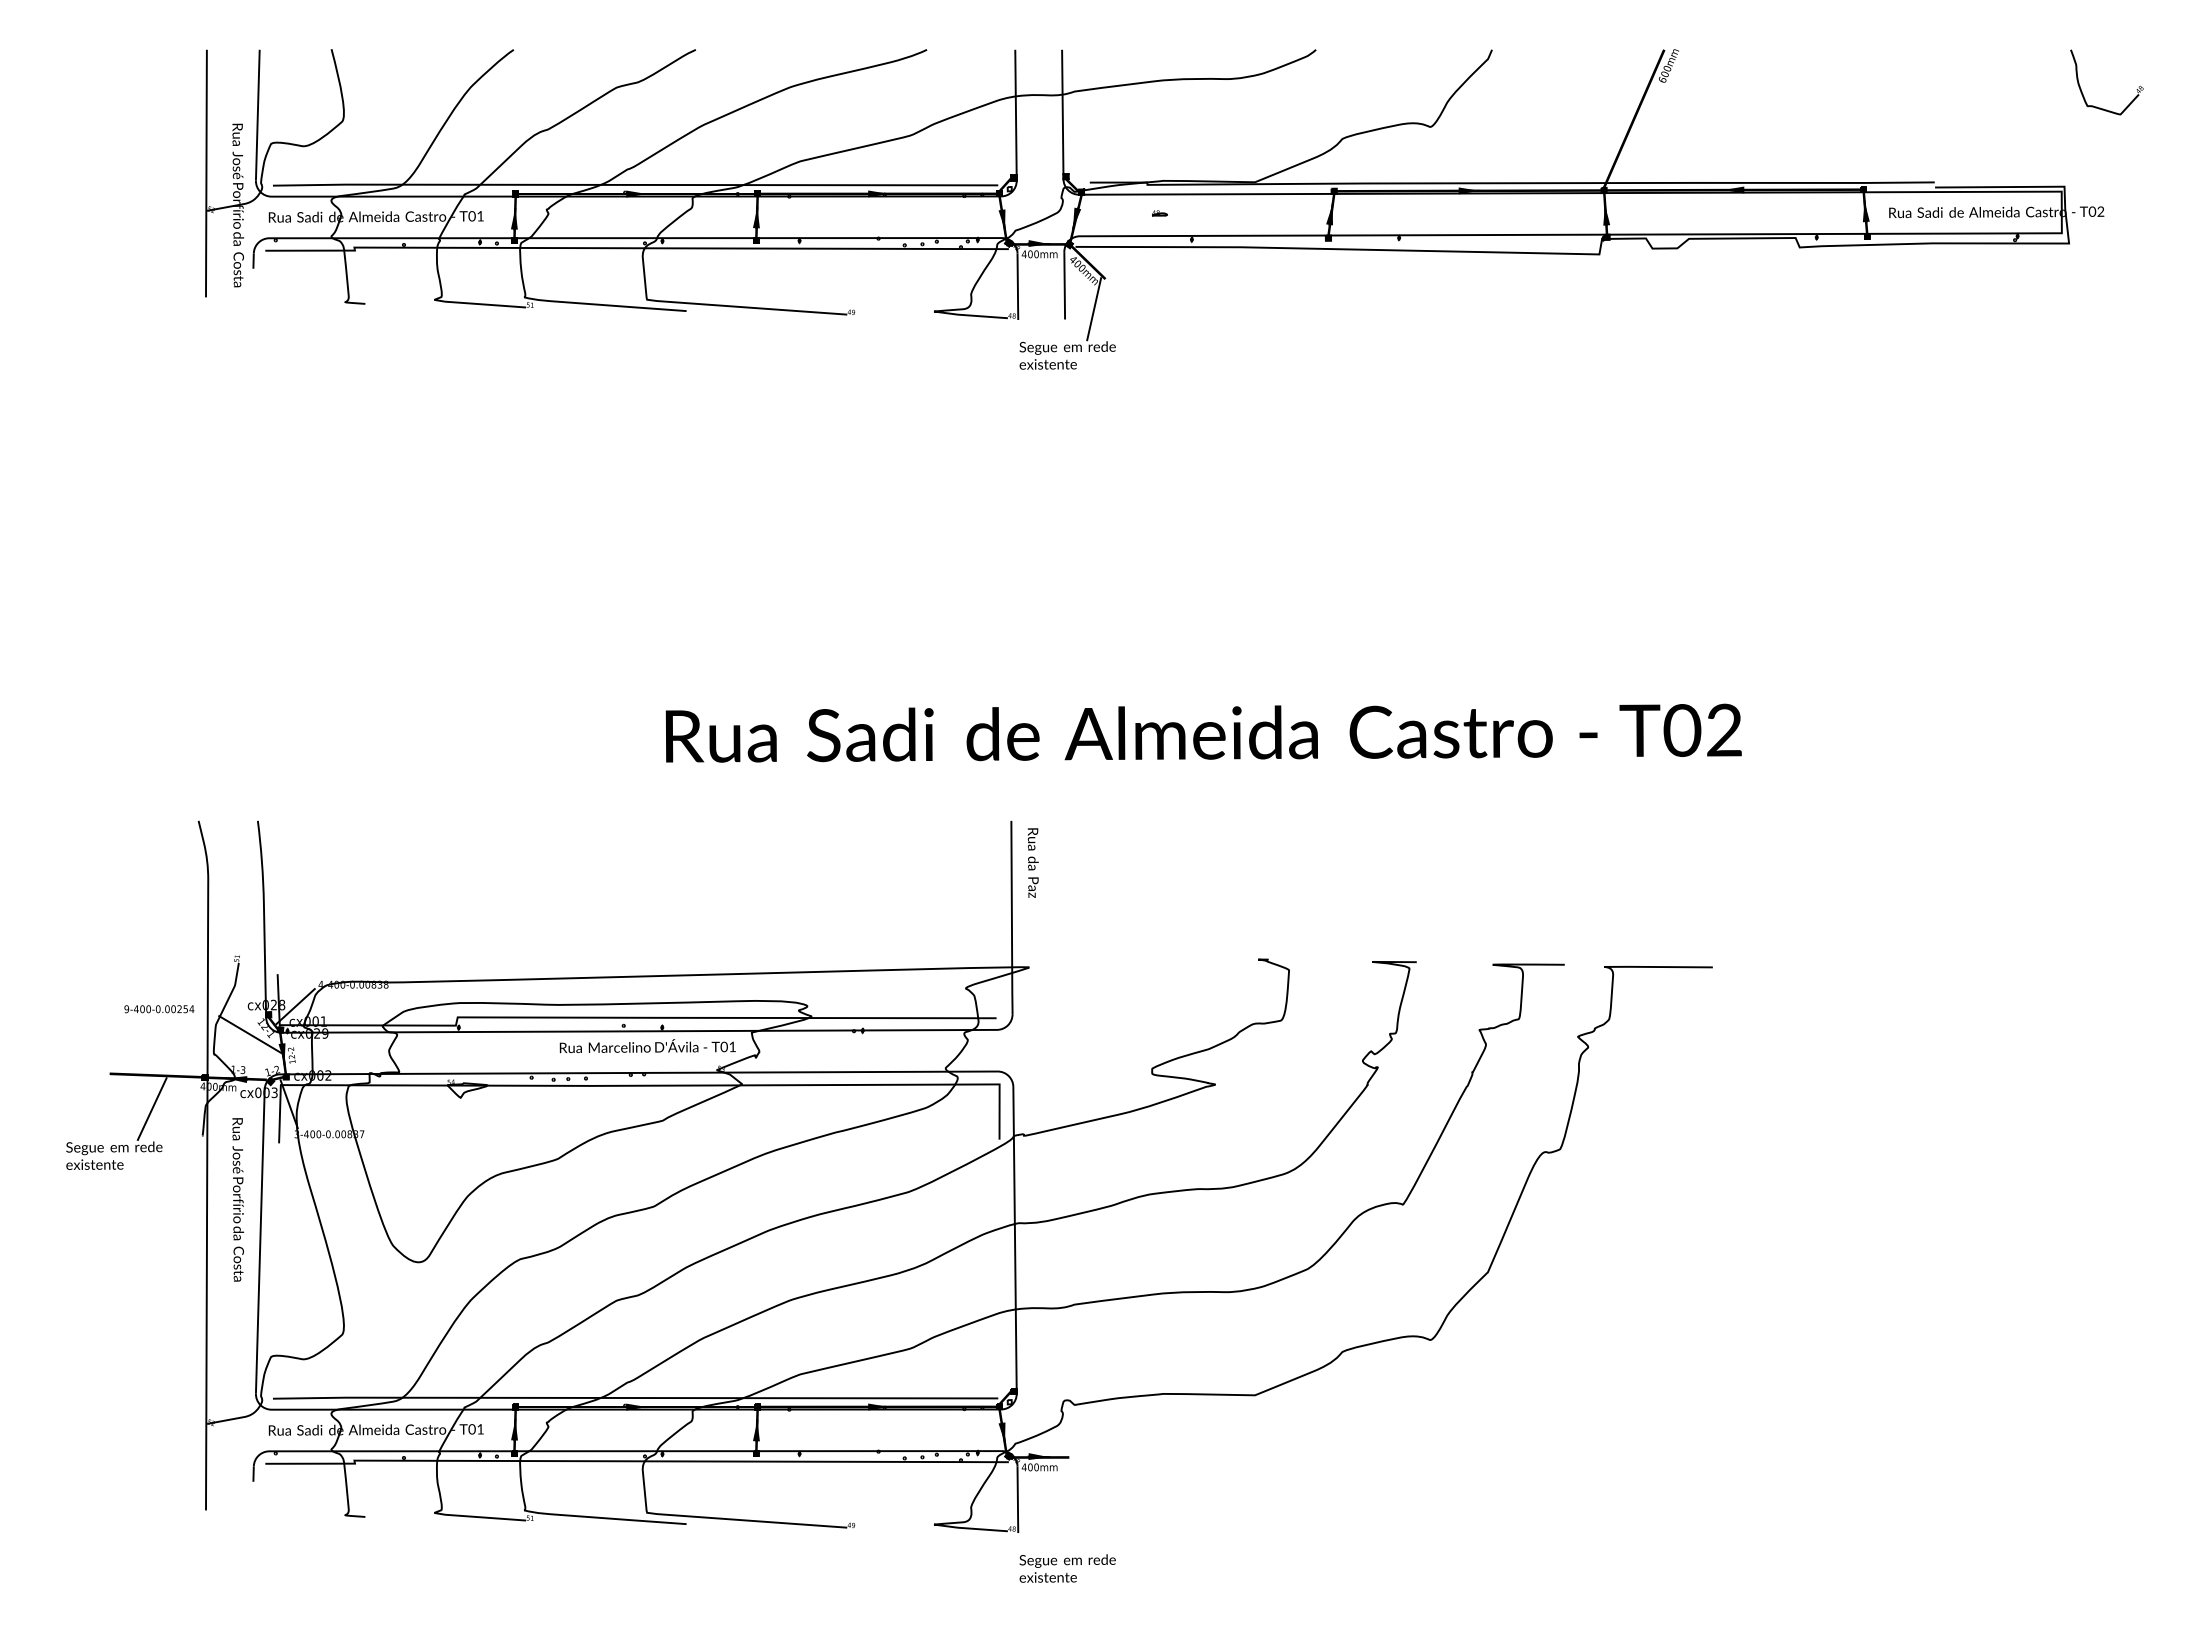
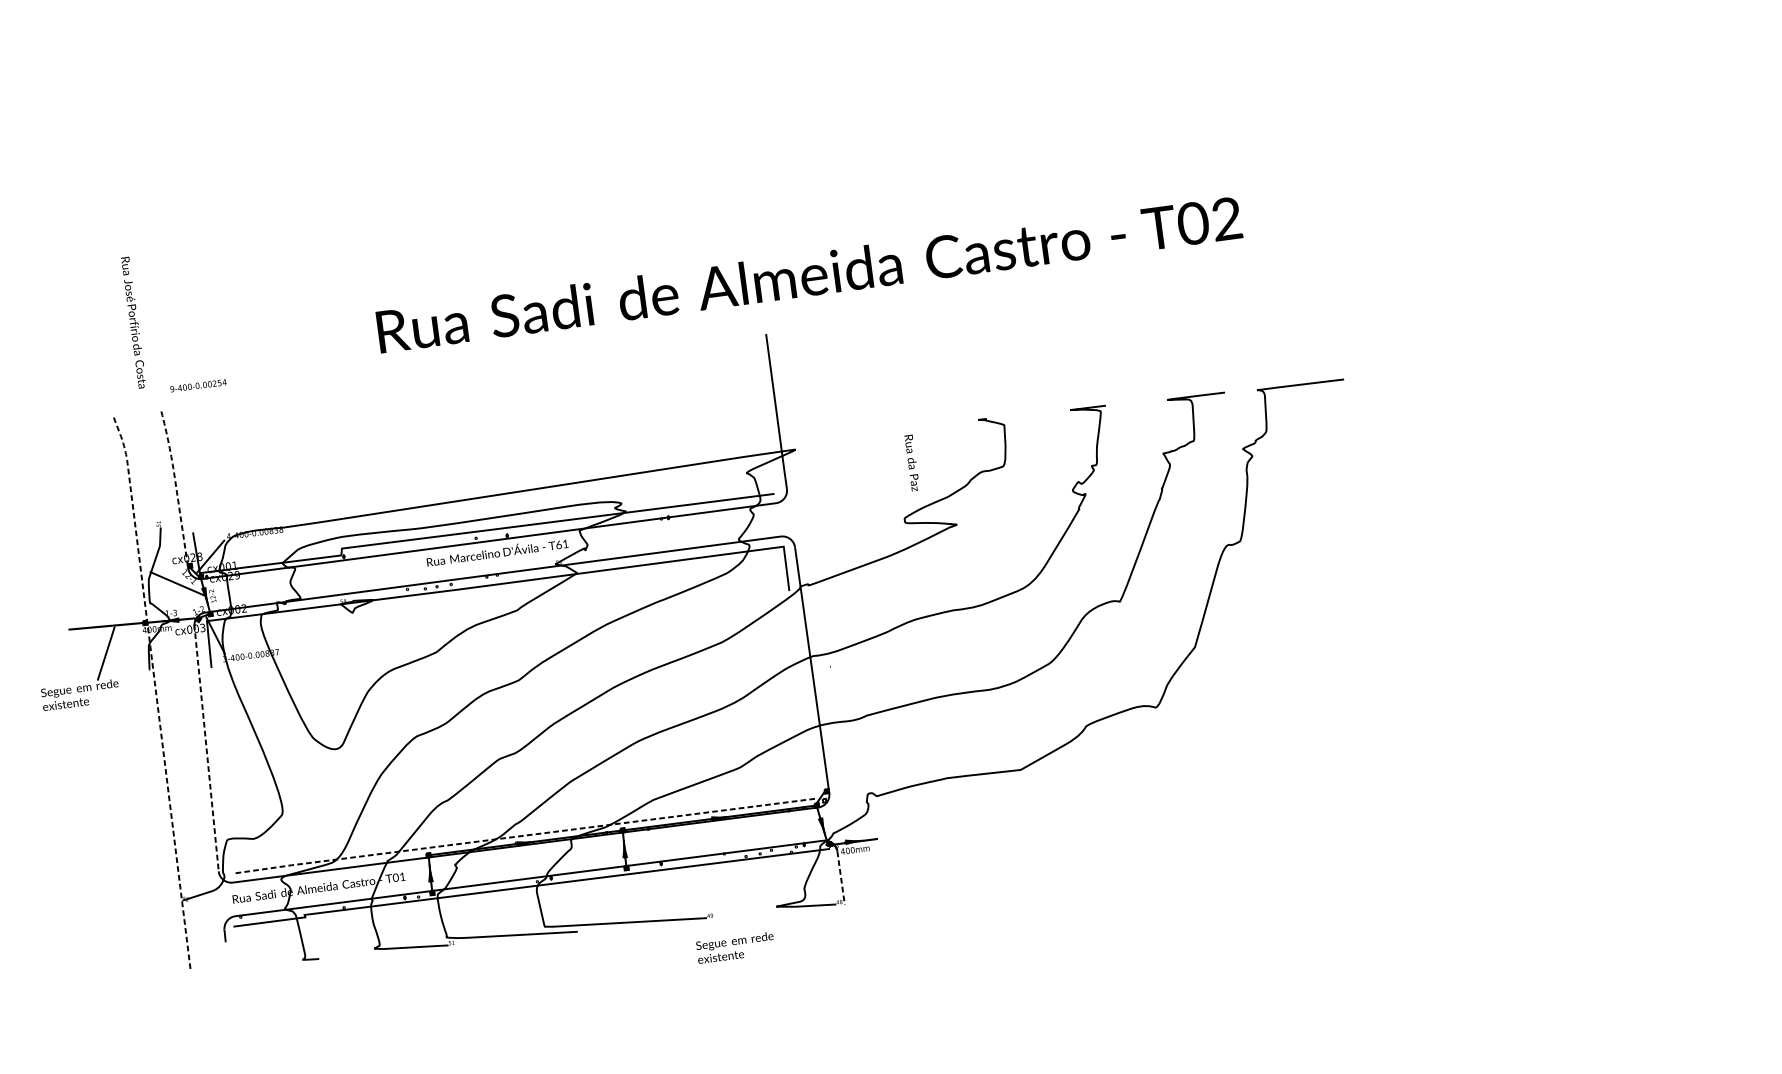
text: (1203, 732) -> (809, 274), moved
text: (1032, 862) -> (911, 462), moved
line: (264, 917) -> (176, 488), solid -> dashed
text: (159, 1009) -> (198, 385), moved
text: (723, 1046) -> (558, 544), T01 -> T61
line: (207, 1161) -> (155, 689), solid -> dashed
text: (238, 1199) -> (134, 322), moved
line: (260, 1240) -> (206, 747), solid -> dashed
line: (634, 1398) -> (523, 836), solid -> dashed
line: (1017, 1500) -> (840, 878), solid -> dashed
text: (1067, 1568) -> (735, 947), moved

